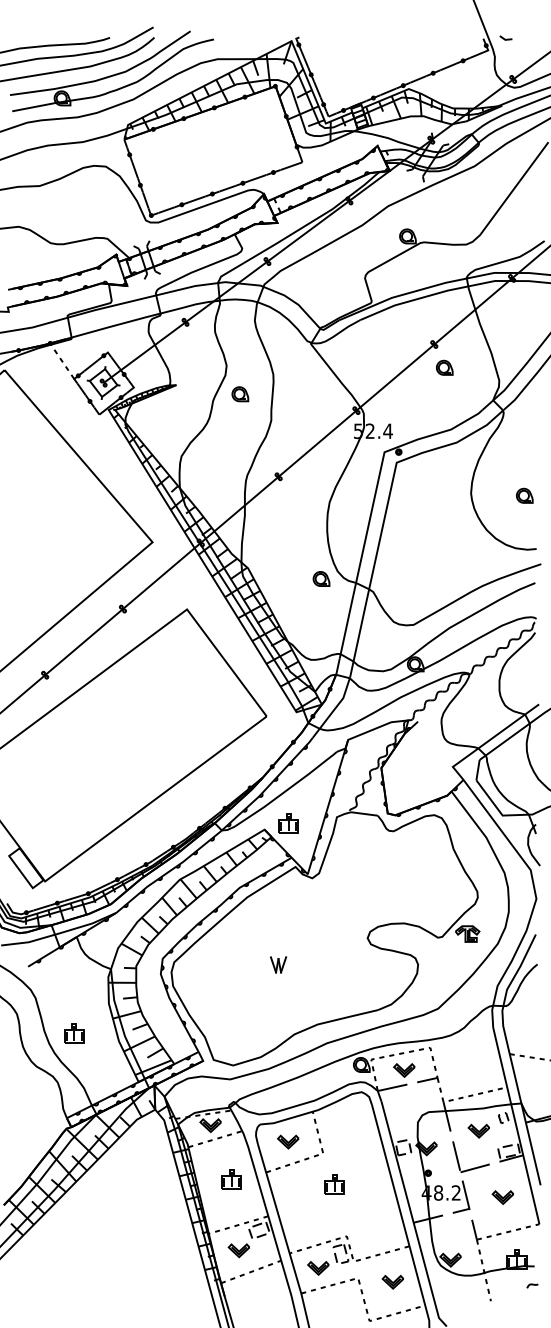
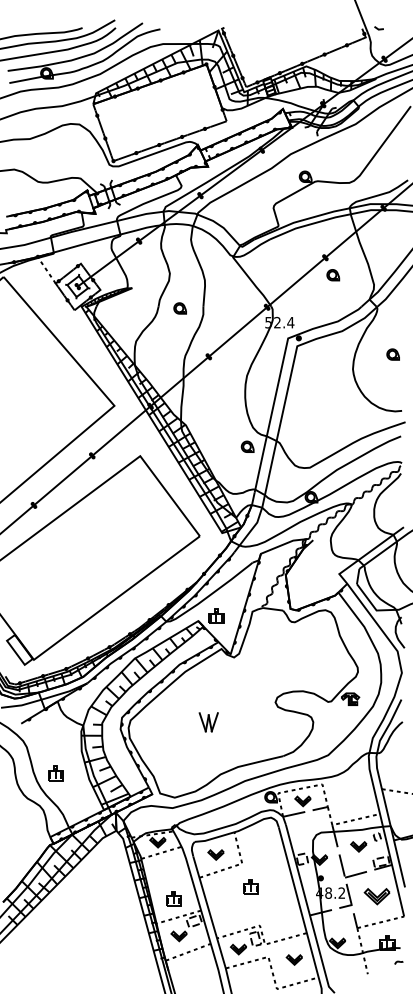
part: (240, 394) -> (180, 308), moved
part: (524, 495) -> (392, 354), moved
part: (321, 578) -> (247, 446), moved
part: (278, 964) -> (208, 722), size x1.6
part: (231, 1179) -> (173, 898), moved
part: (502, 1197) -> (376, 896), size x1.6

